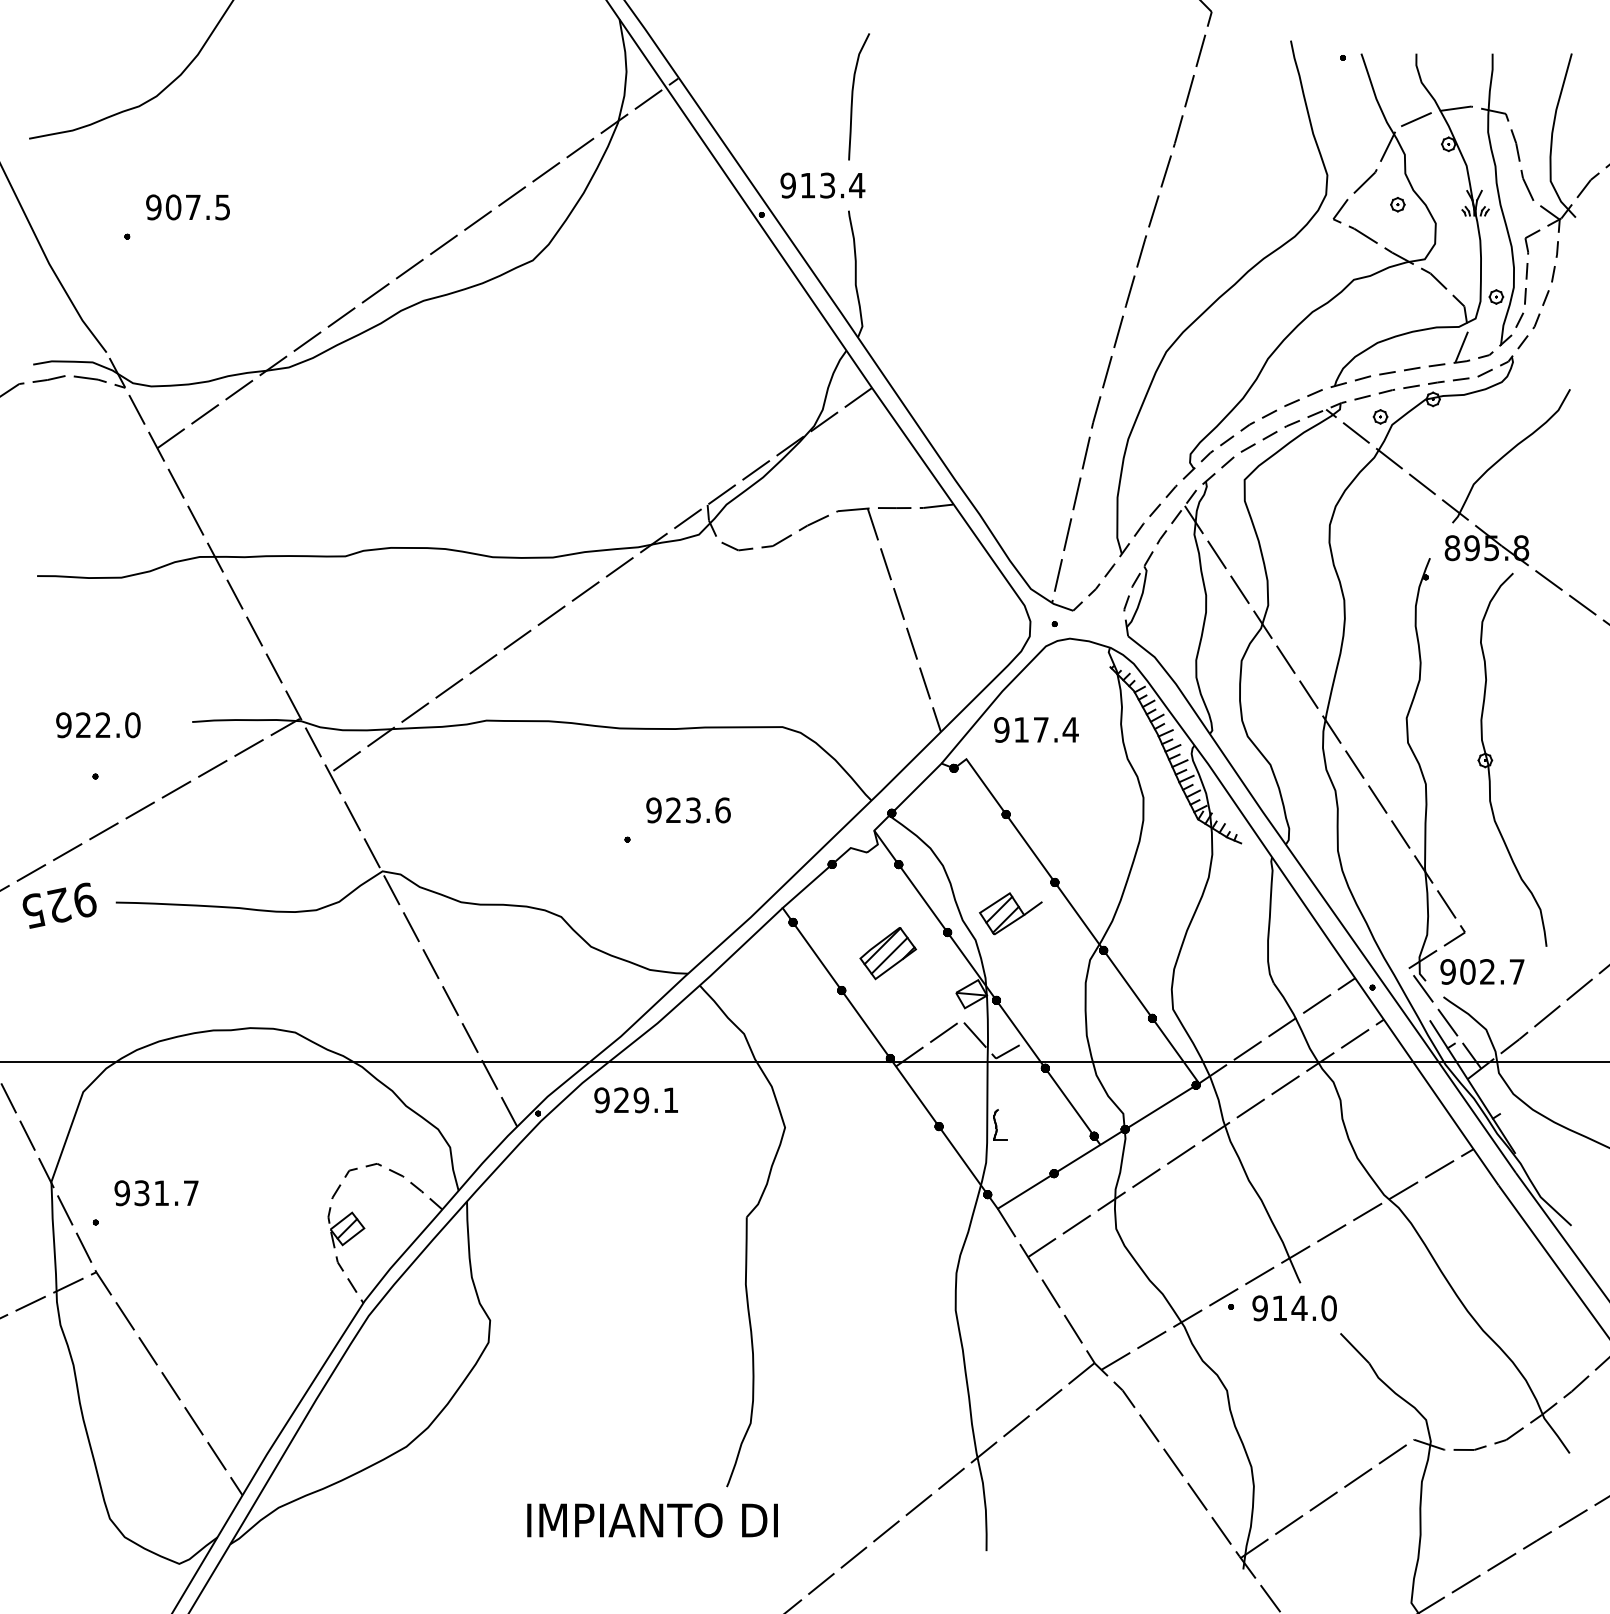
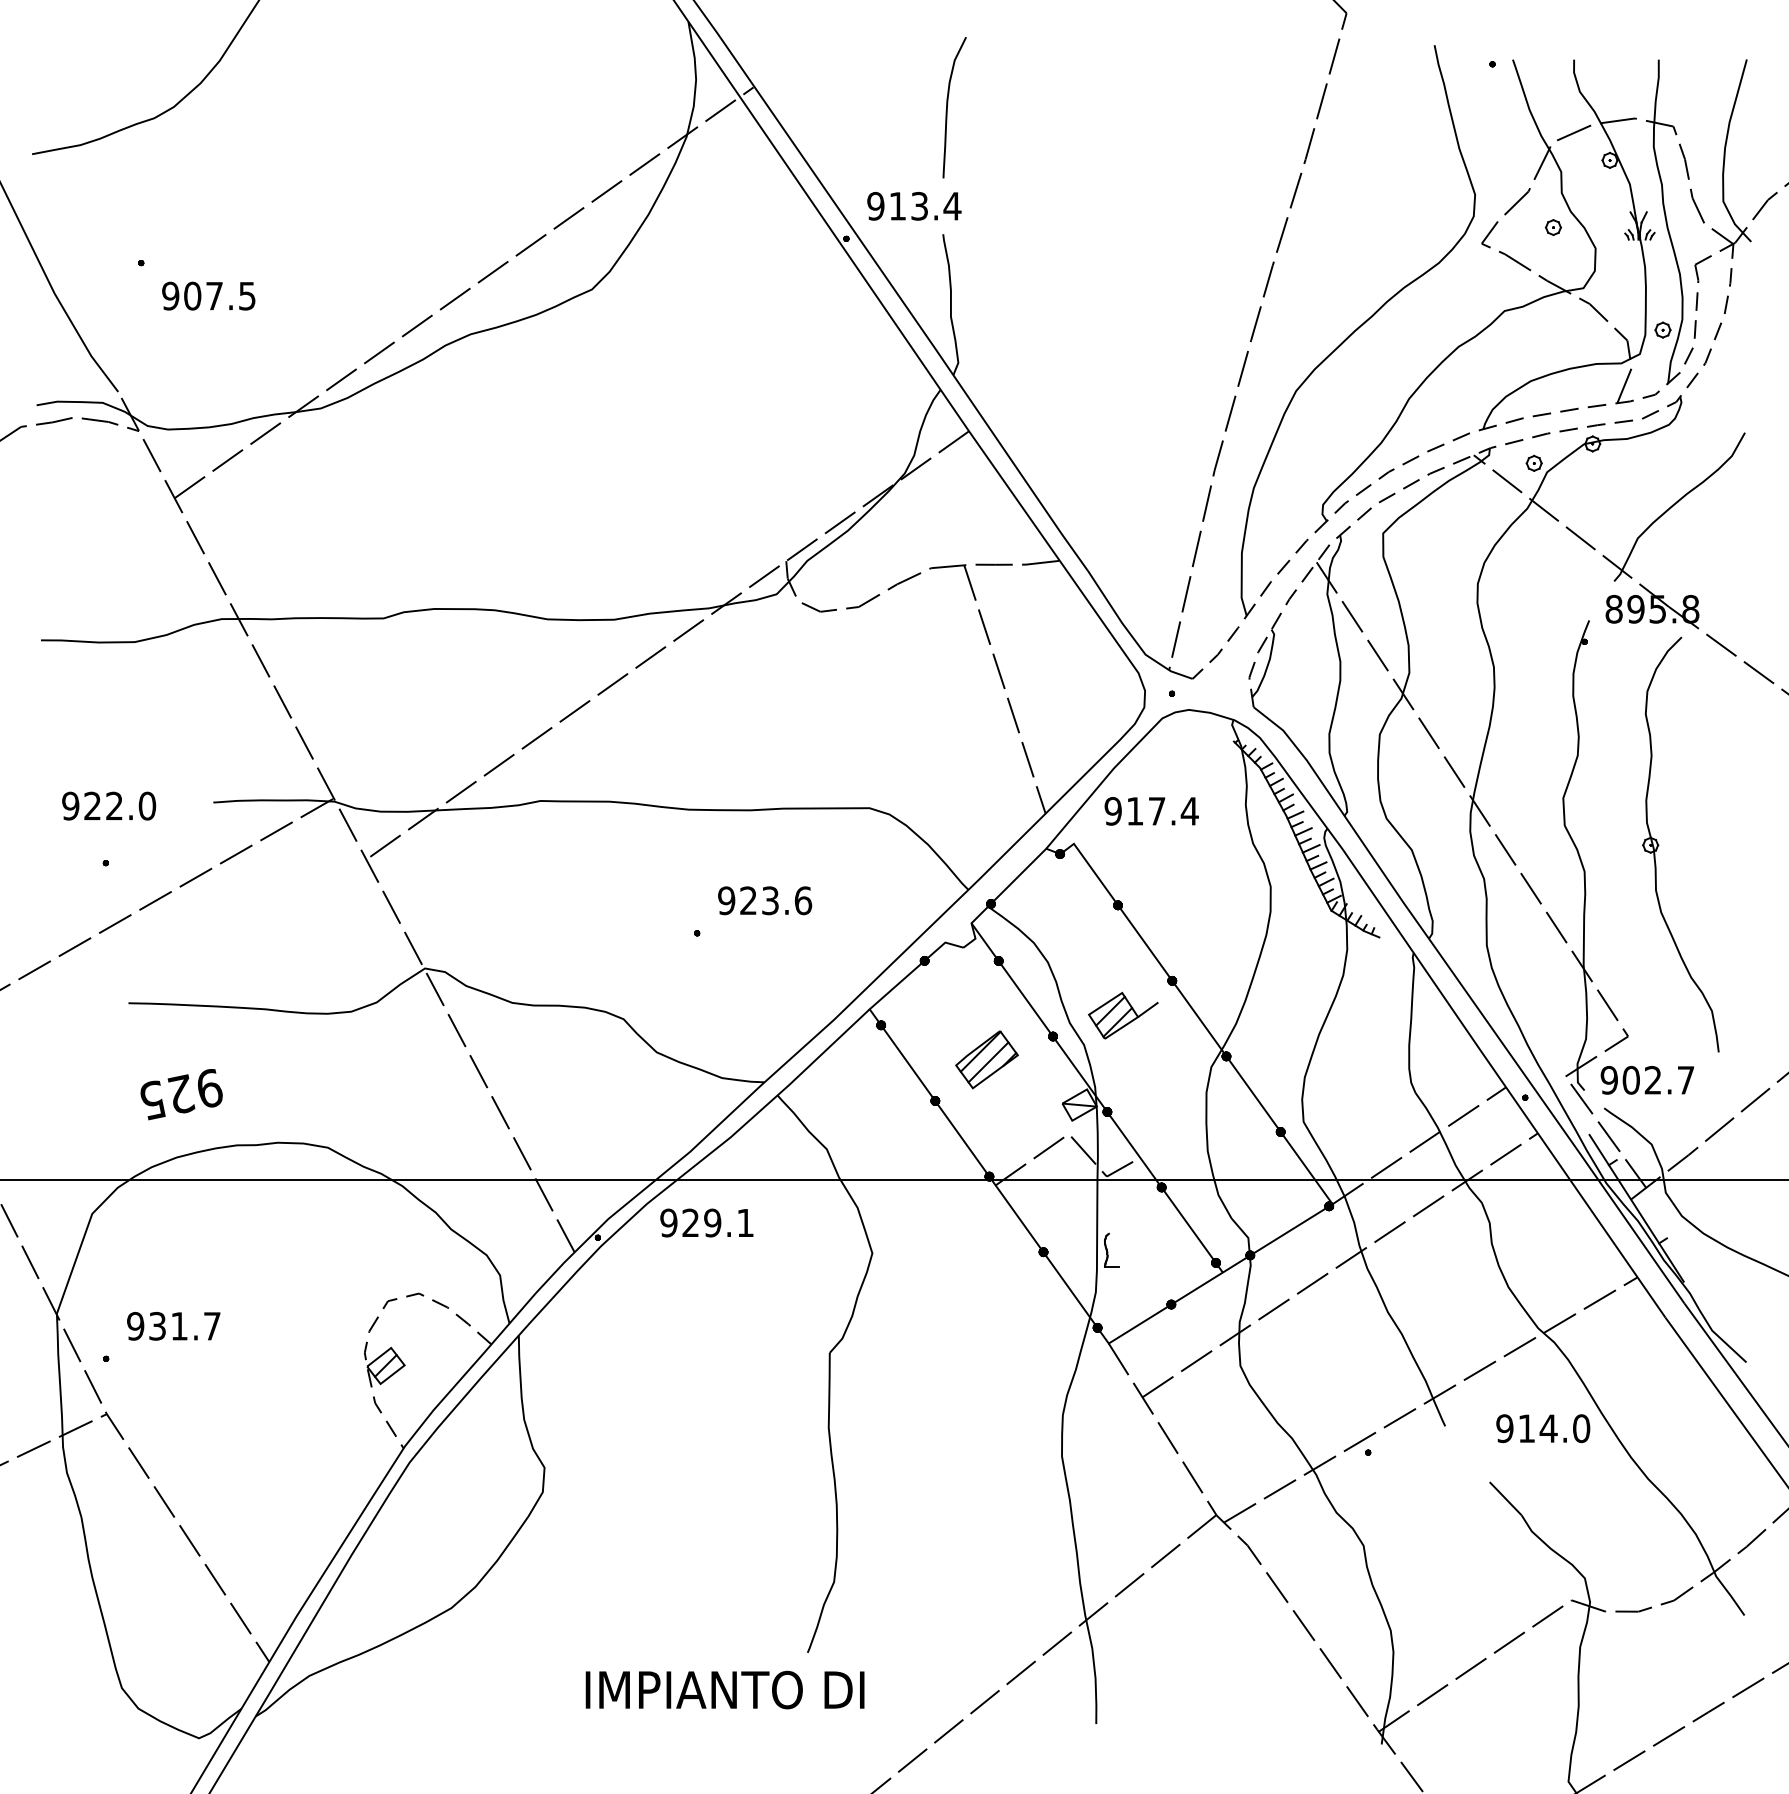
text: (187, 207) -> (208, 296), moved
text: (59, 905) -> (181, 1094), moved
text: (1294, 1308) -> (1543, 1428), moved

